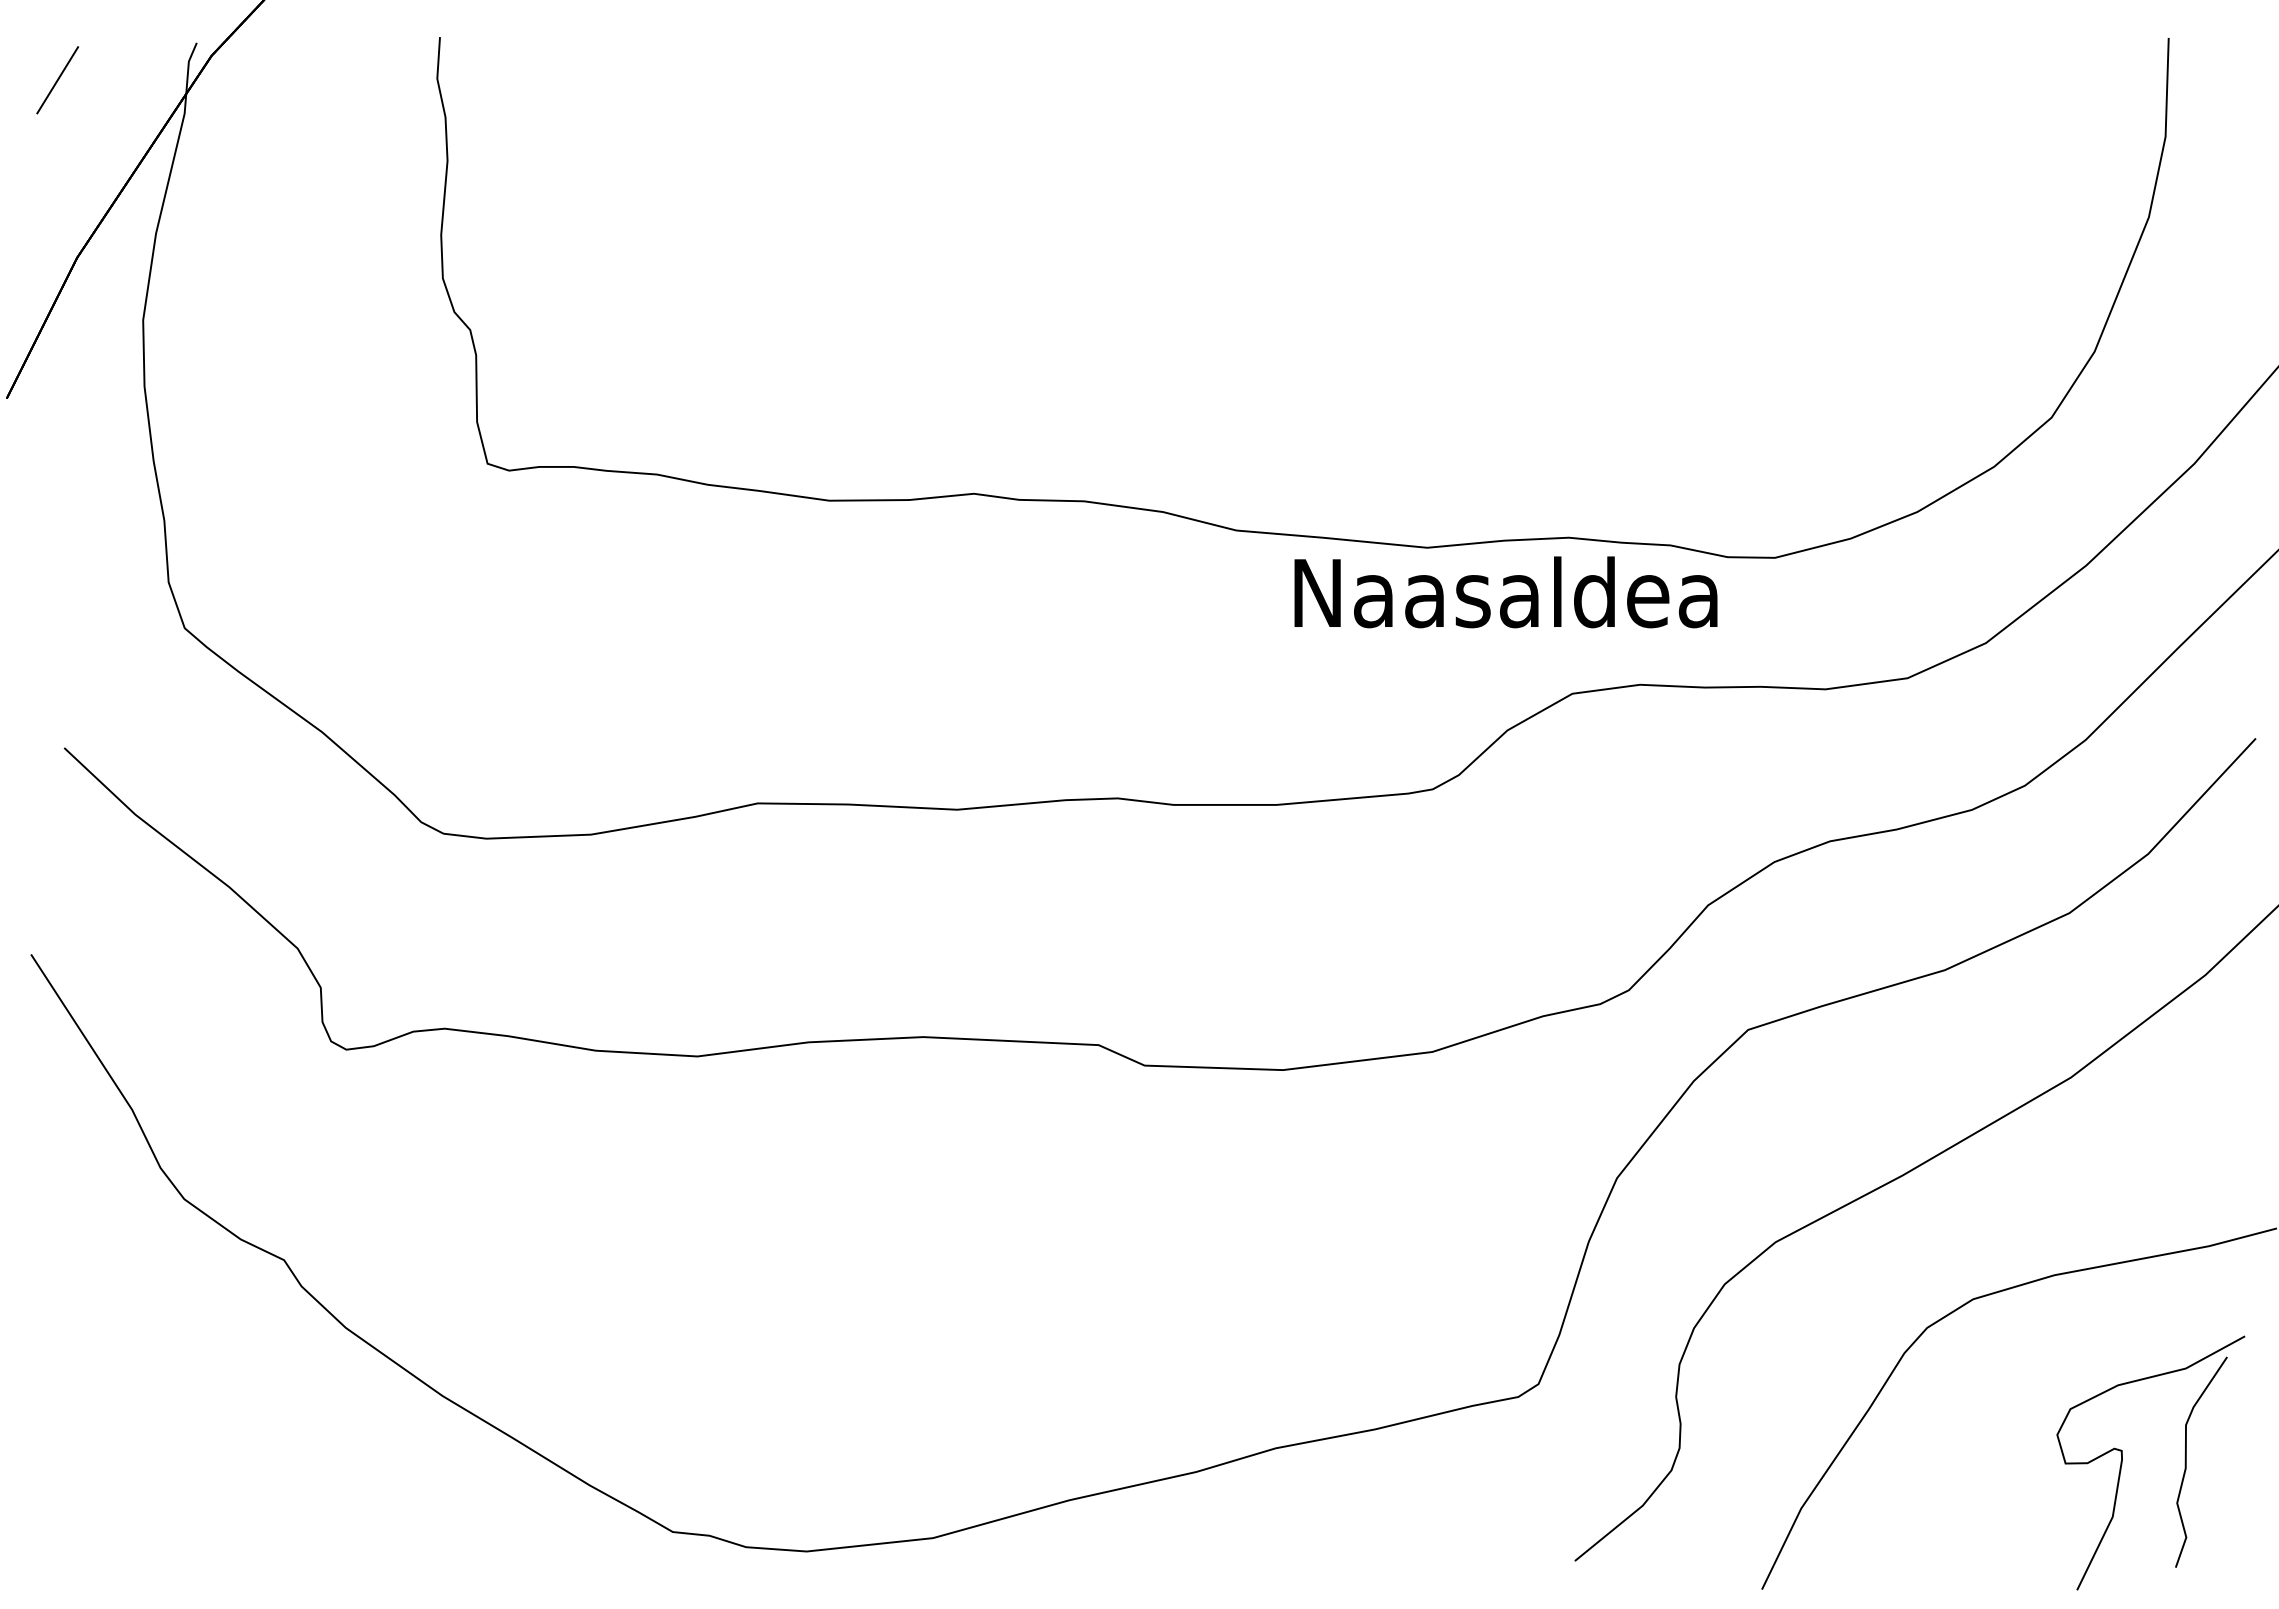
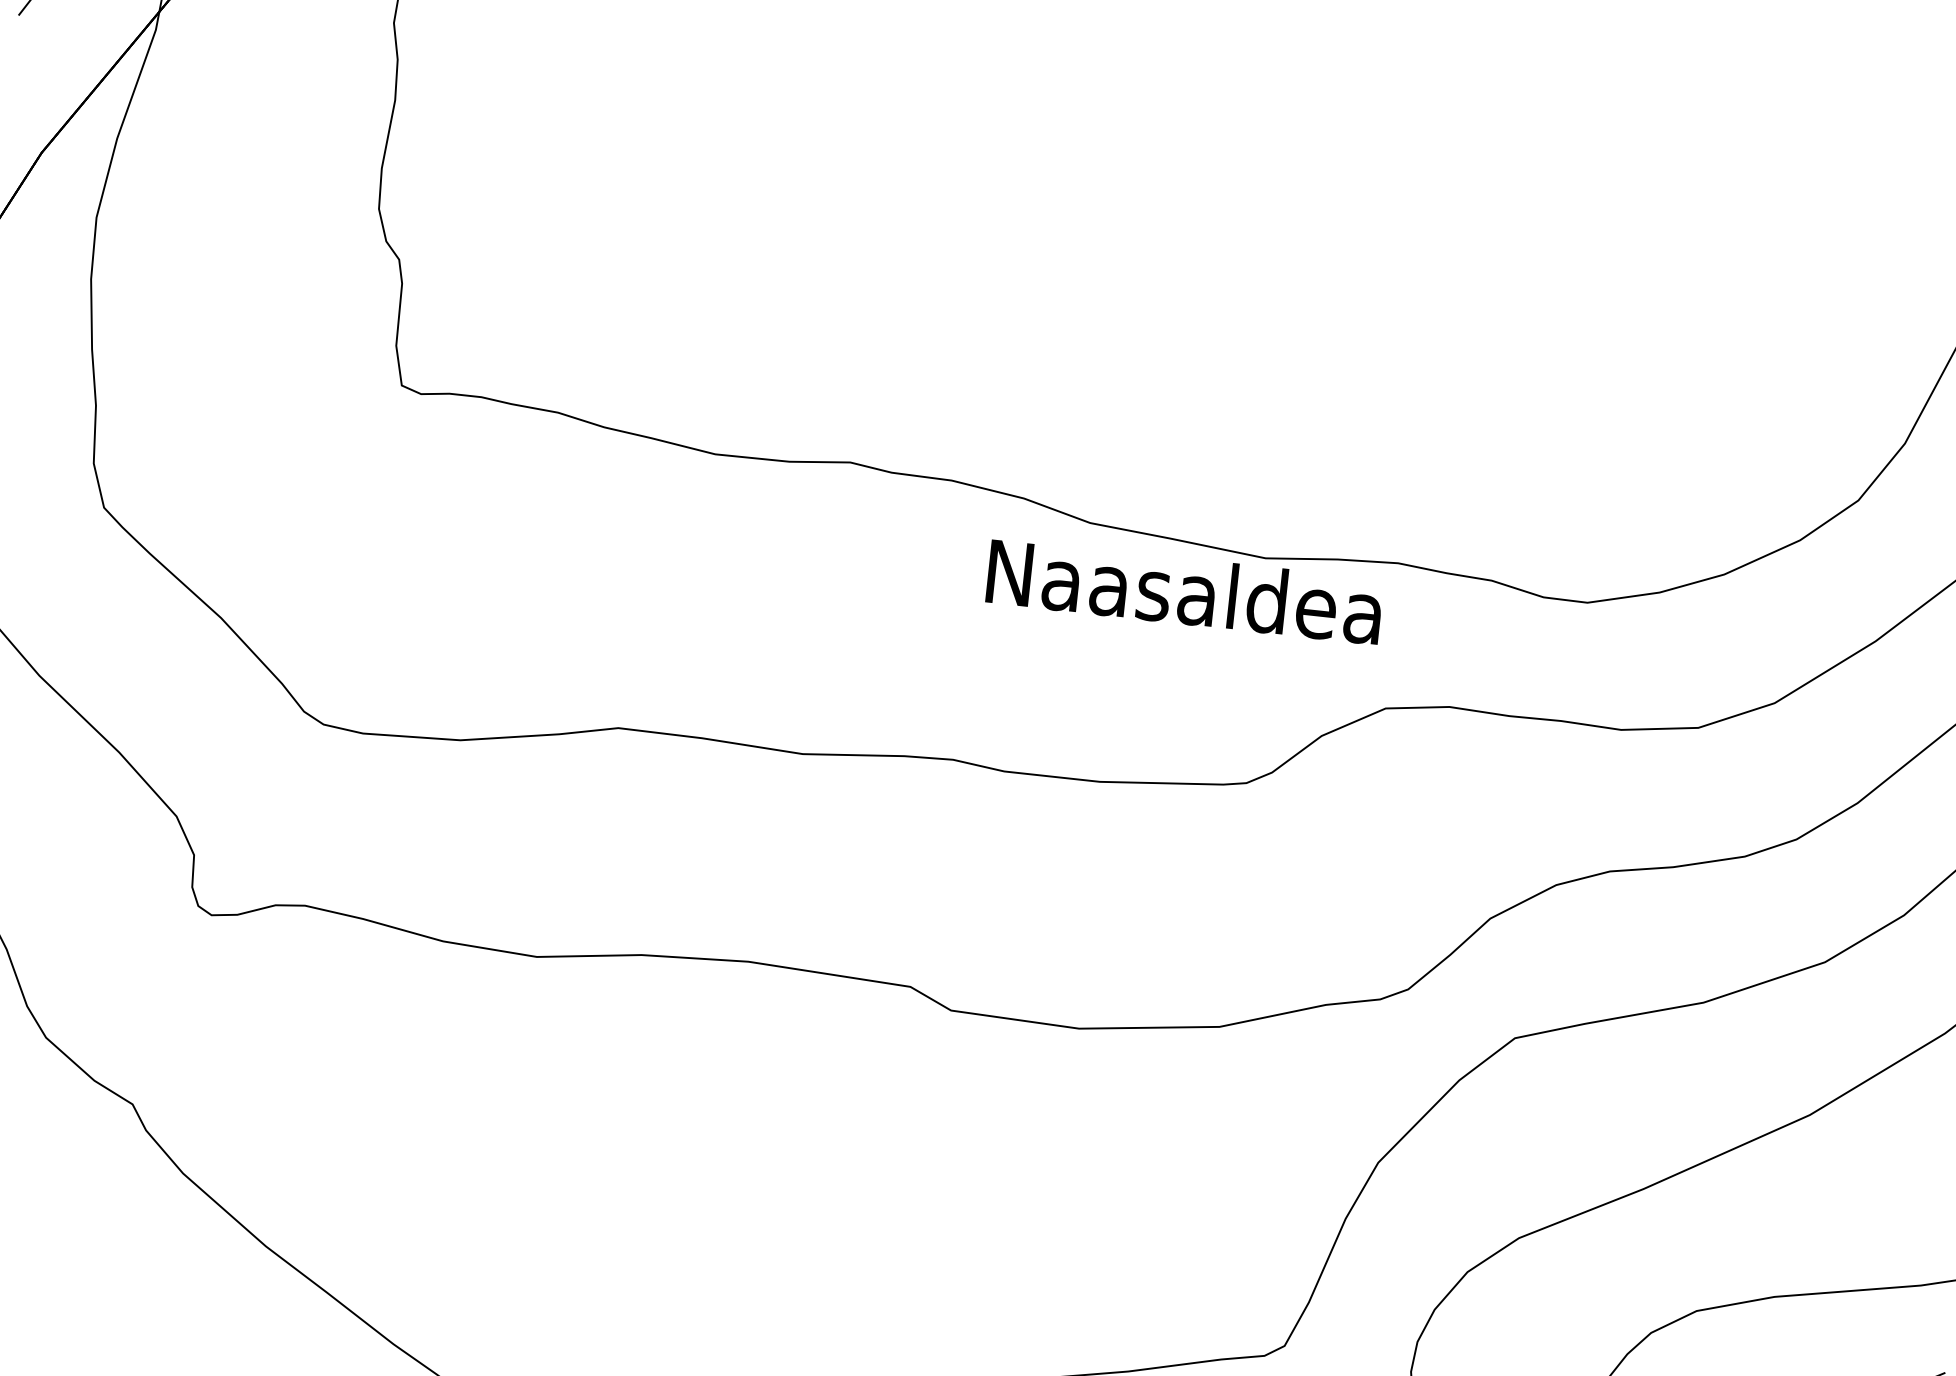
text: (1505, 592) -> (1184, 591), moved

